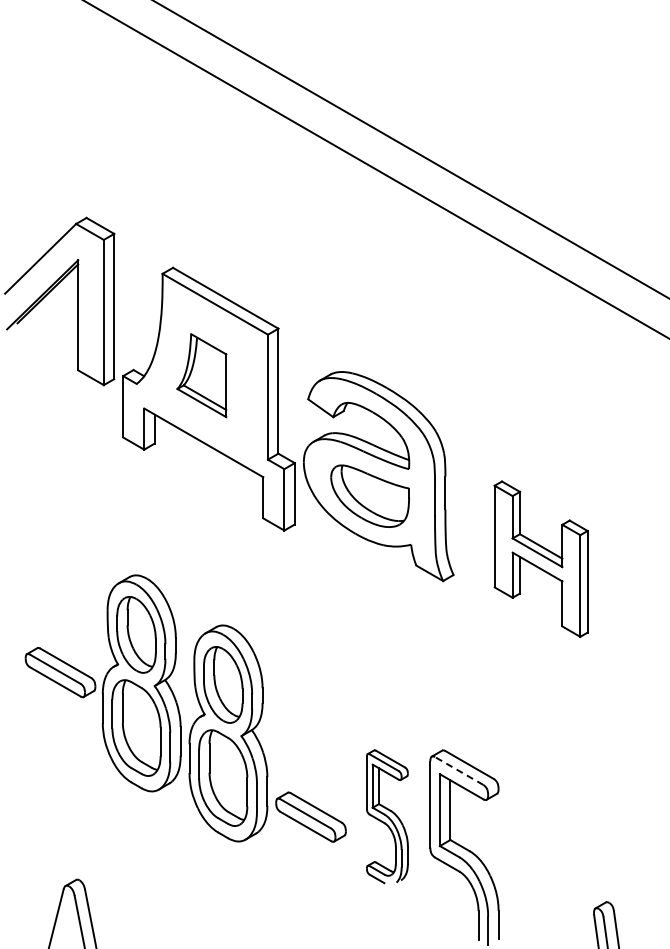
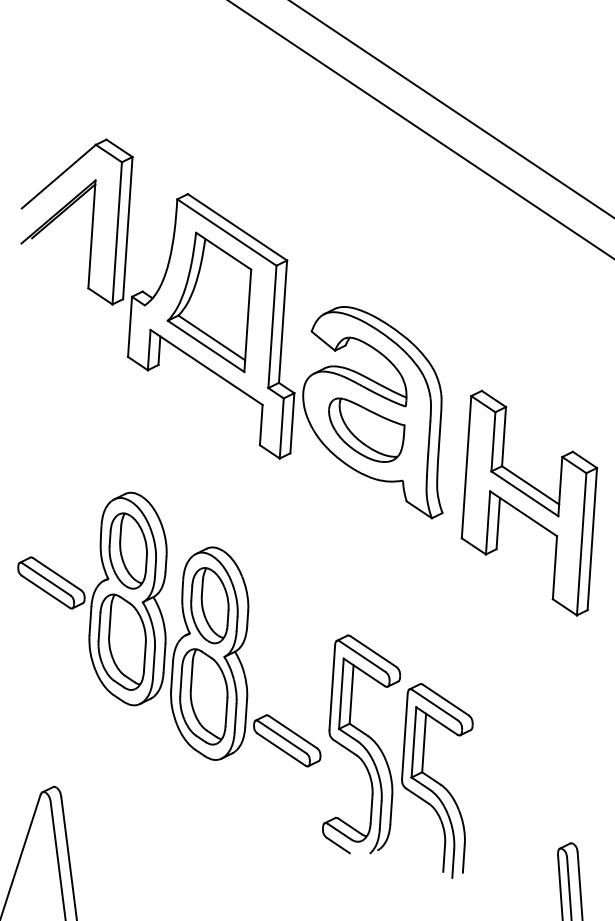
part: (201, 375) -> (208, 301), size x1.67
part: (540, 559) -> (528, 503), size x1.43
line: (459, 771) -> (435, 705), dashed -> solid
part: (387, 816) -> (362, 745), size x1.67

